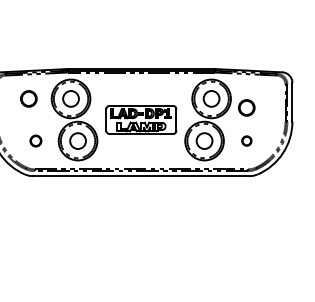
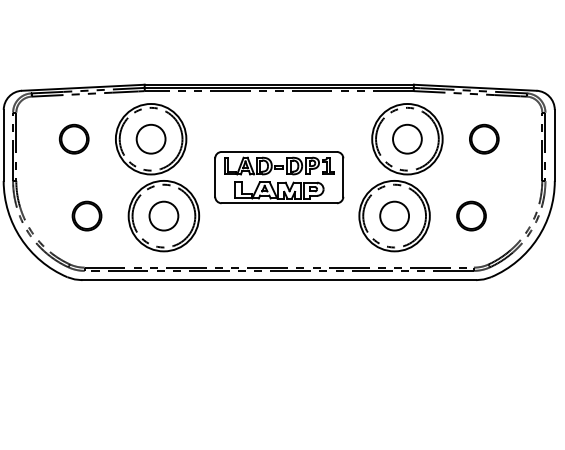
circle: (246, 107) -> (483, 138), moved
circle: (35, 140) -> (86, 215), size x1.43
circle: (246, 140) -> (471, 215), size x1.67

